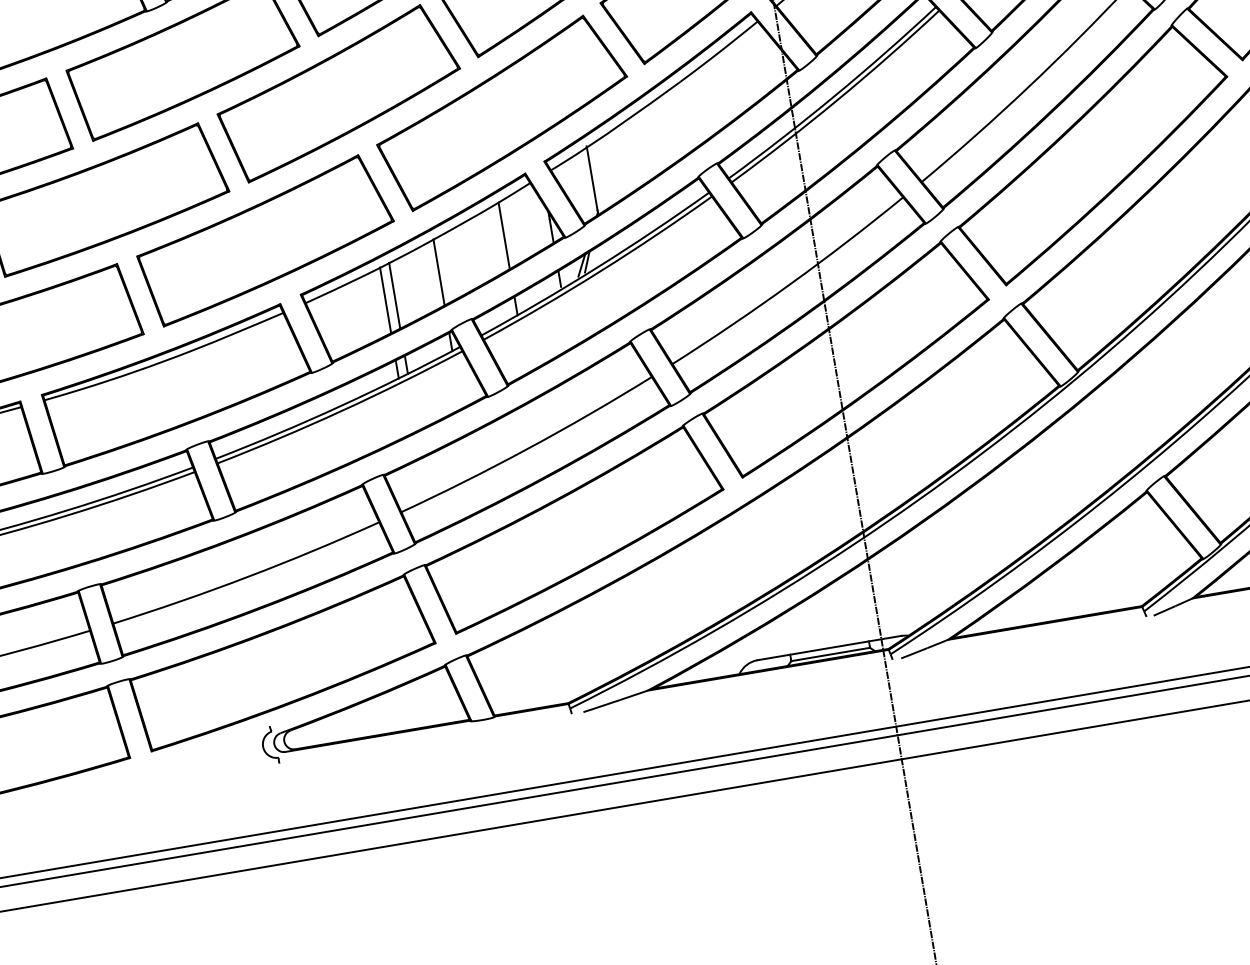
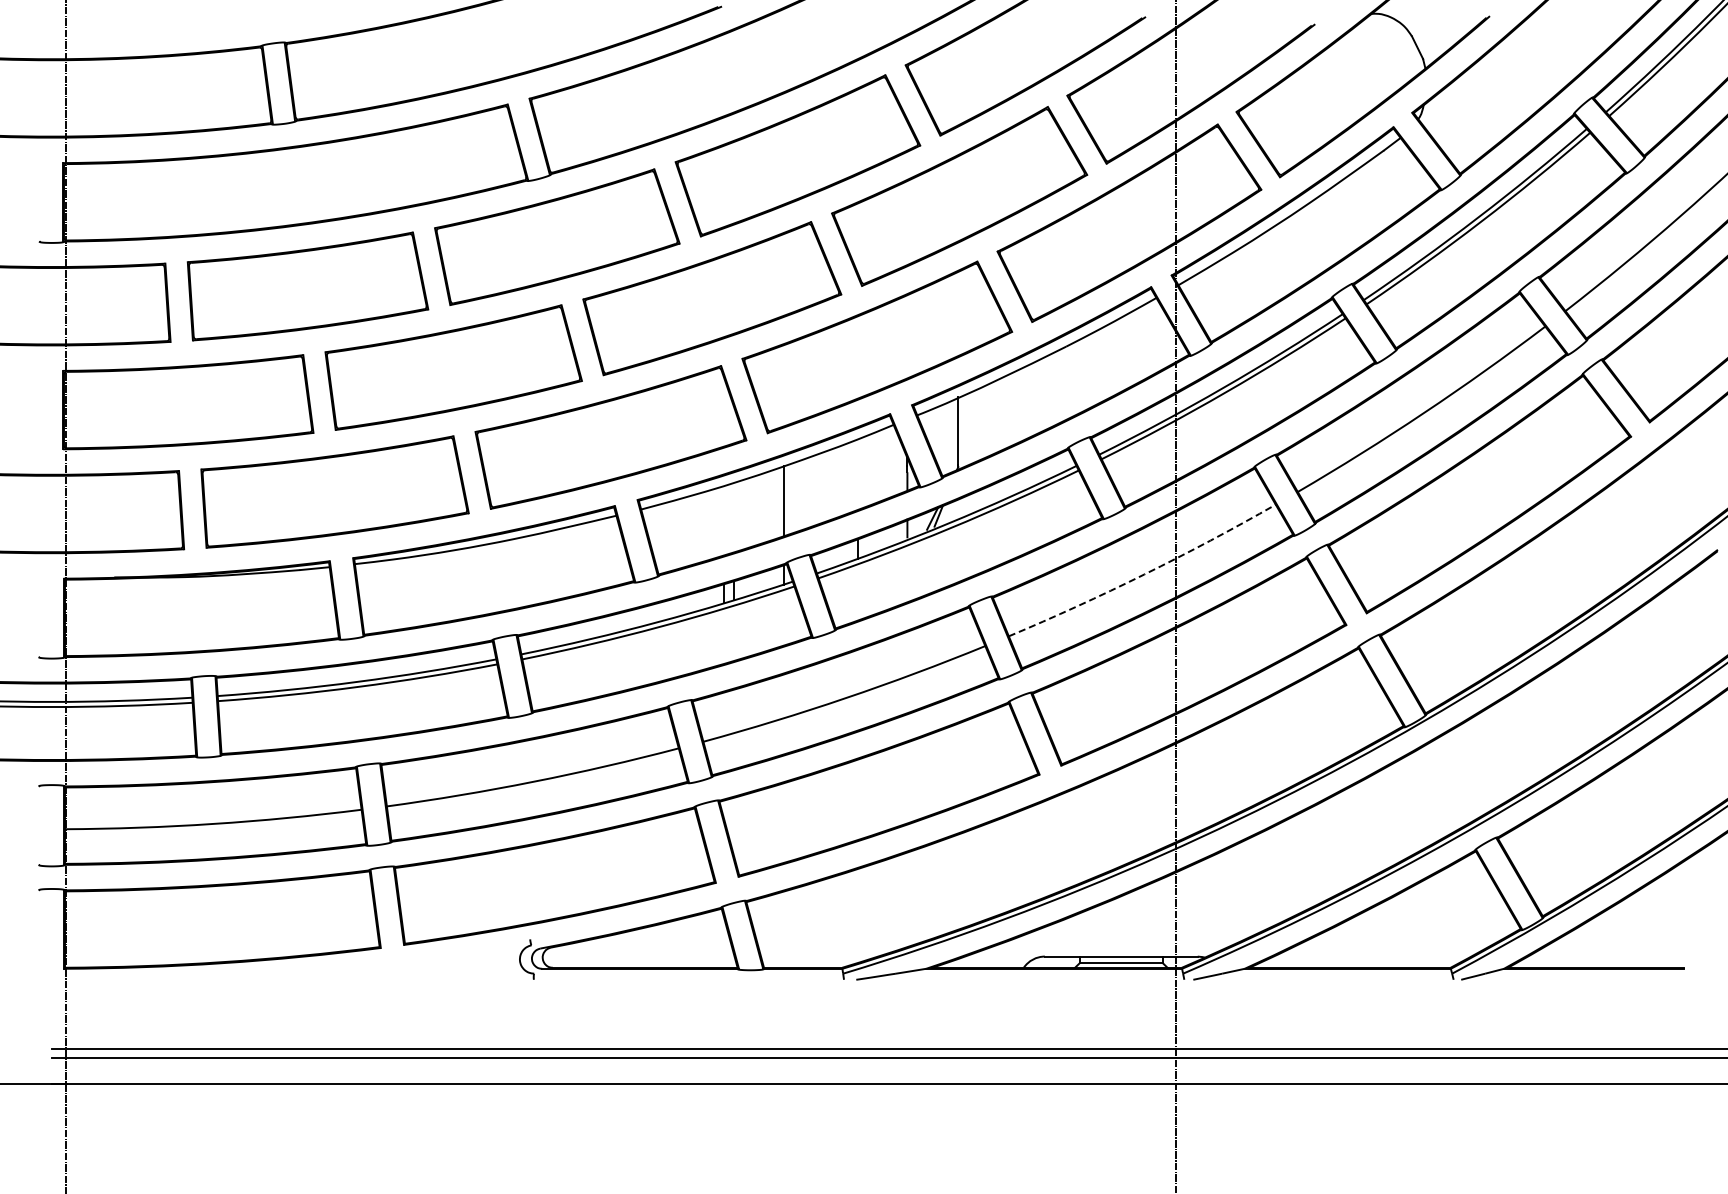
line: (504, 235) -> (857, 474), removed
arc: (790, 284) -> (1144, 574), solid -> dashed
line: (394, 295) -> (734, 517), removed
line: (385, 300) -> (724, 520), removed

